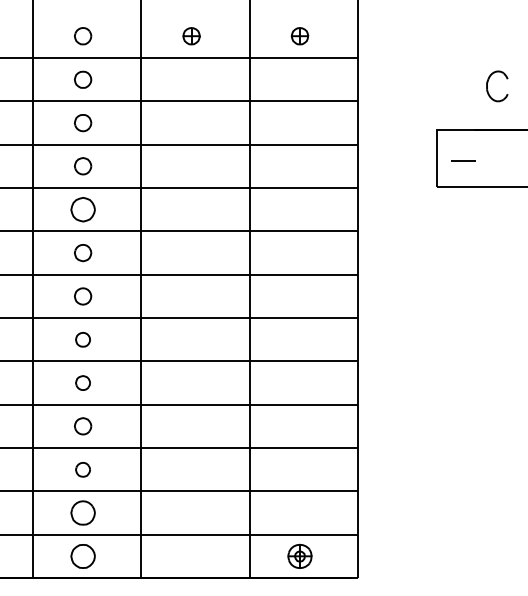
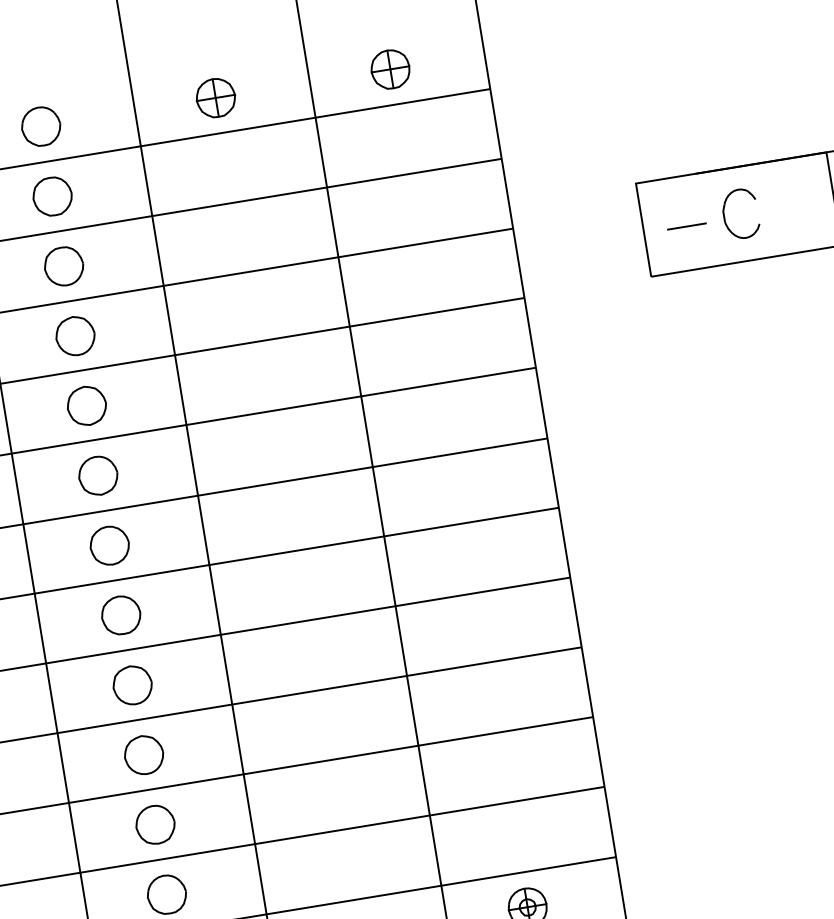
part: (82, 35) -> (39, 125), size x1.43
part: (191, 35) -> (215, 96), size x1.43
part: (299, 35) -> (389, 68), size x1.43
part: (82, 79) -> (51, 196), size x1.43
part: (488, 82) -> (725, 210), moved
part: (82, 122) -> (62, 265), size x1.43
part: (82, 165) -> (74, 334), size x1.43
part: (82, 252) -> (97, 475), size x1.43
part: (82, 296) -> (108, 545), size x1.43
part: (82, 339) -> (120, 615), size x1.67
part: (82, 382) -> (131, 684), size x1.67
part: (82, 425) -> (142, 753), size x1.43
part: (82, 469) -> (154, 824), size x1.67

